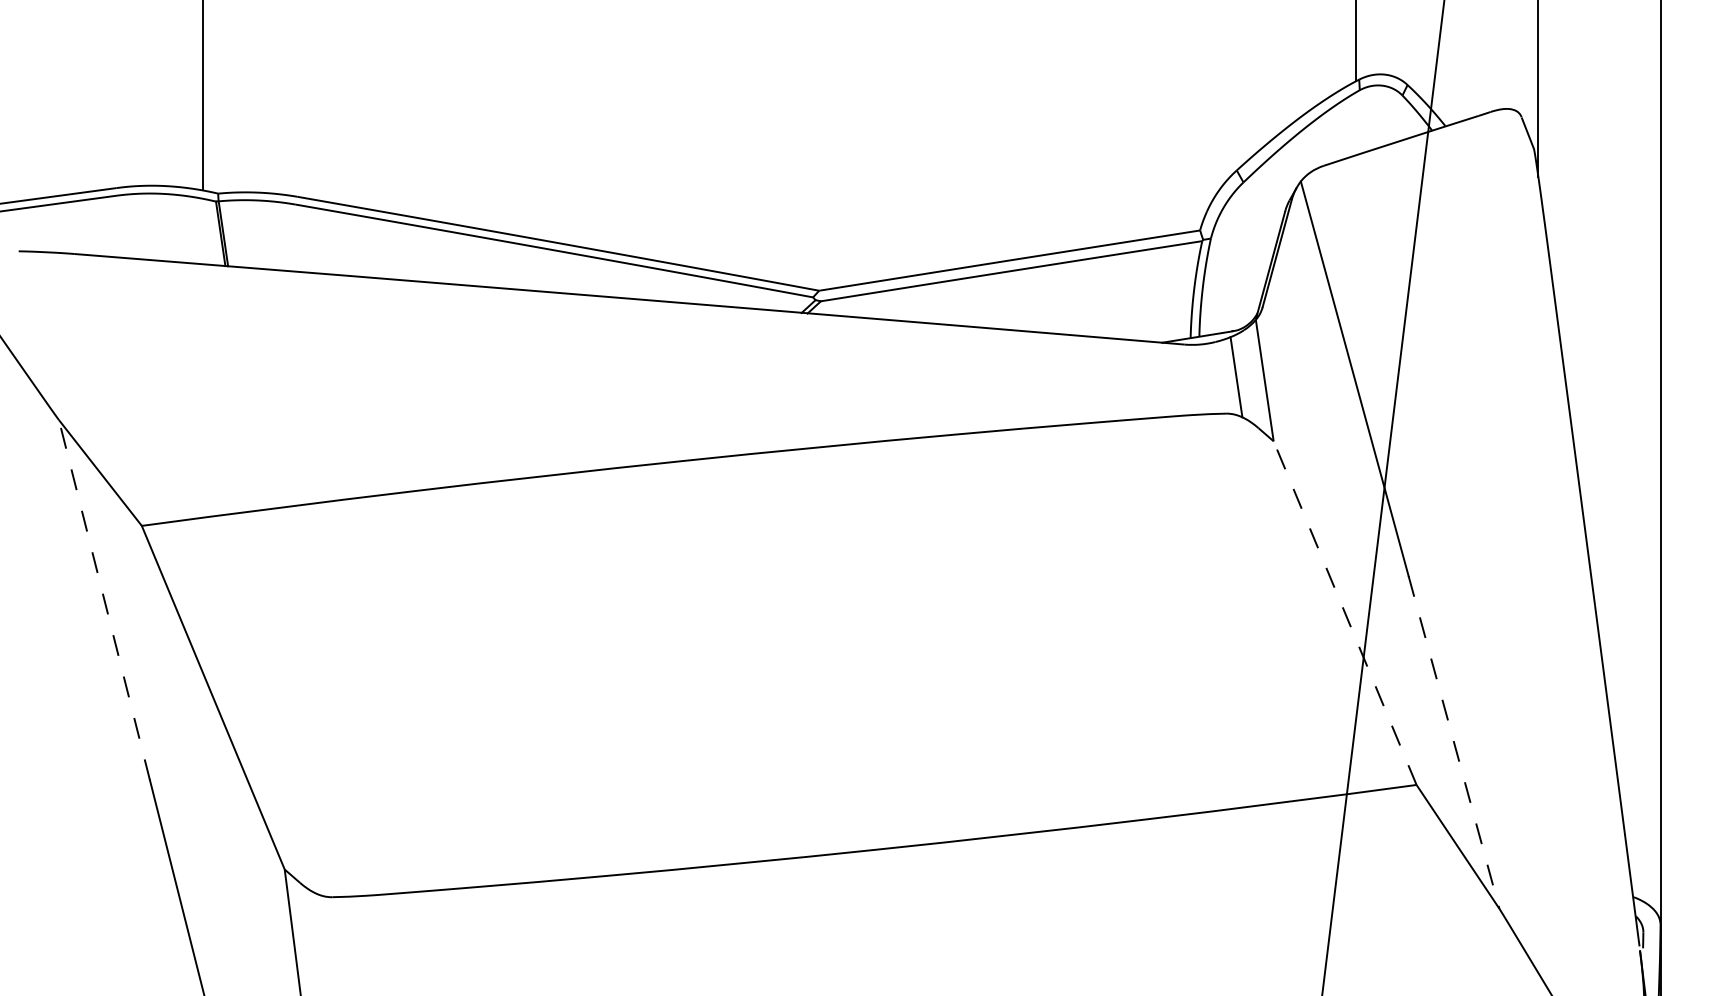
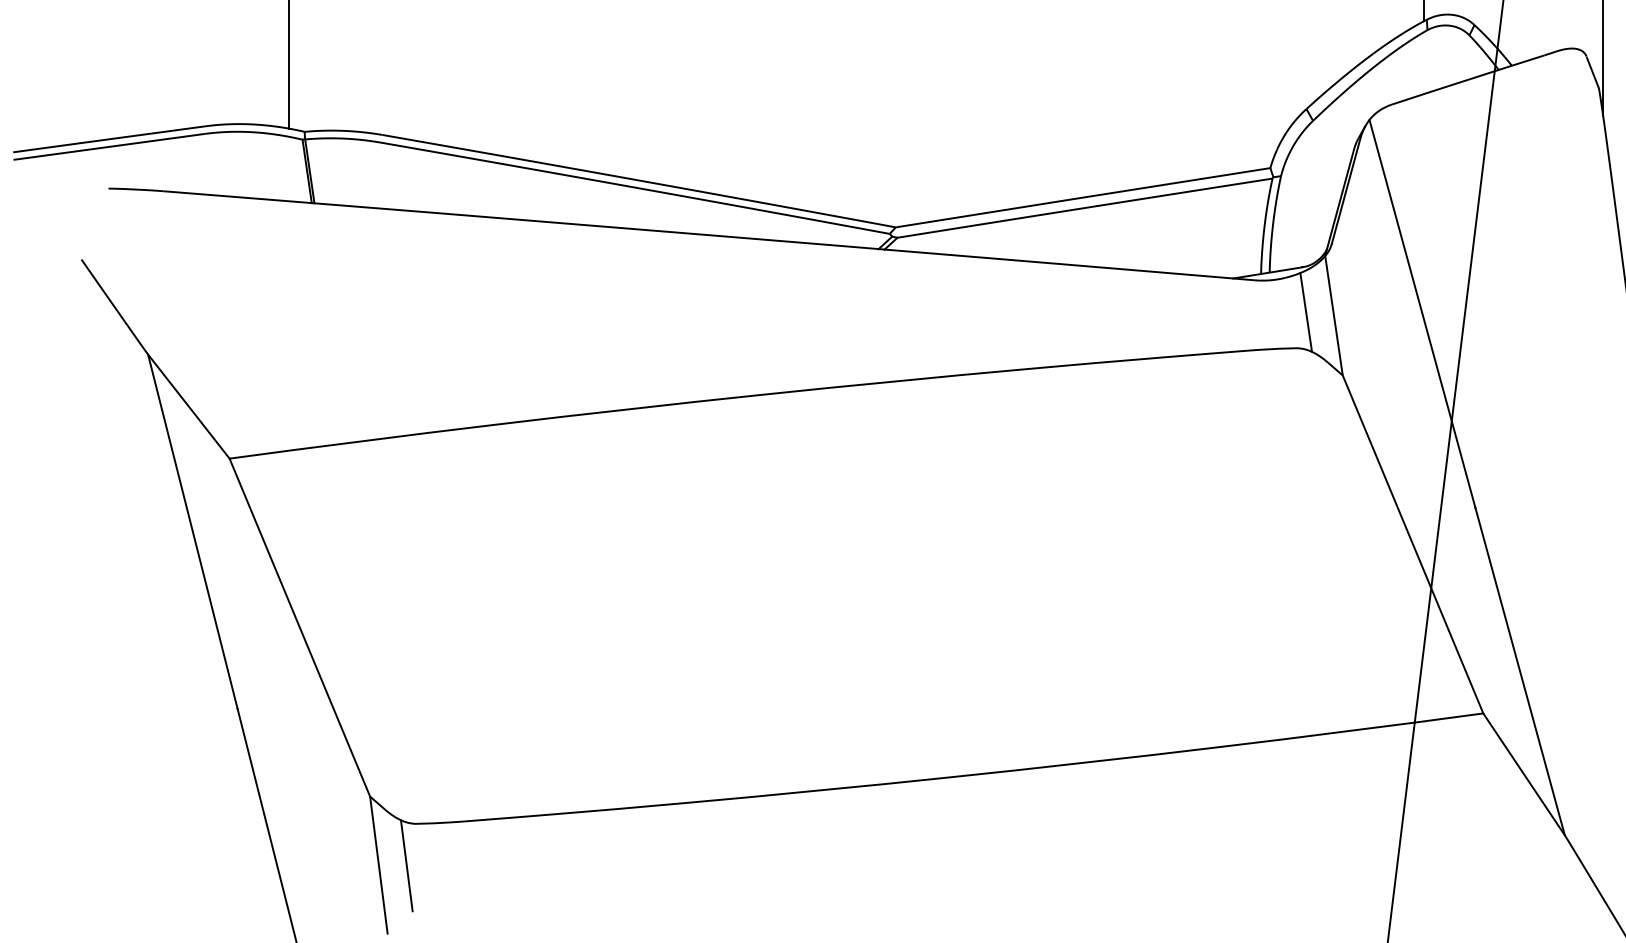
line: (104, 600) -> (192, 532), dashed -> solid
line: (1344, 612) -> (1412, 543), dashed -> solid
line: (1454, 742) -> (1520, 671), dashed -> solid
line: (321, 939) -> (406, 865), added

